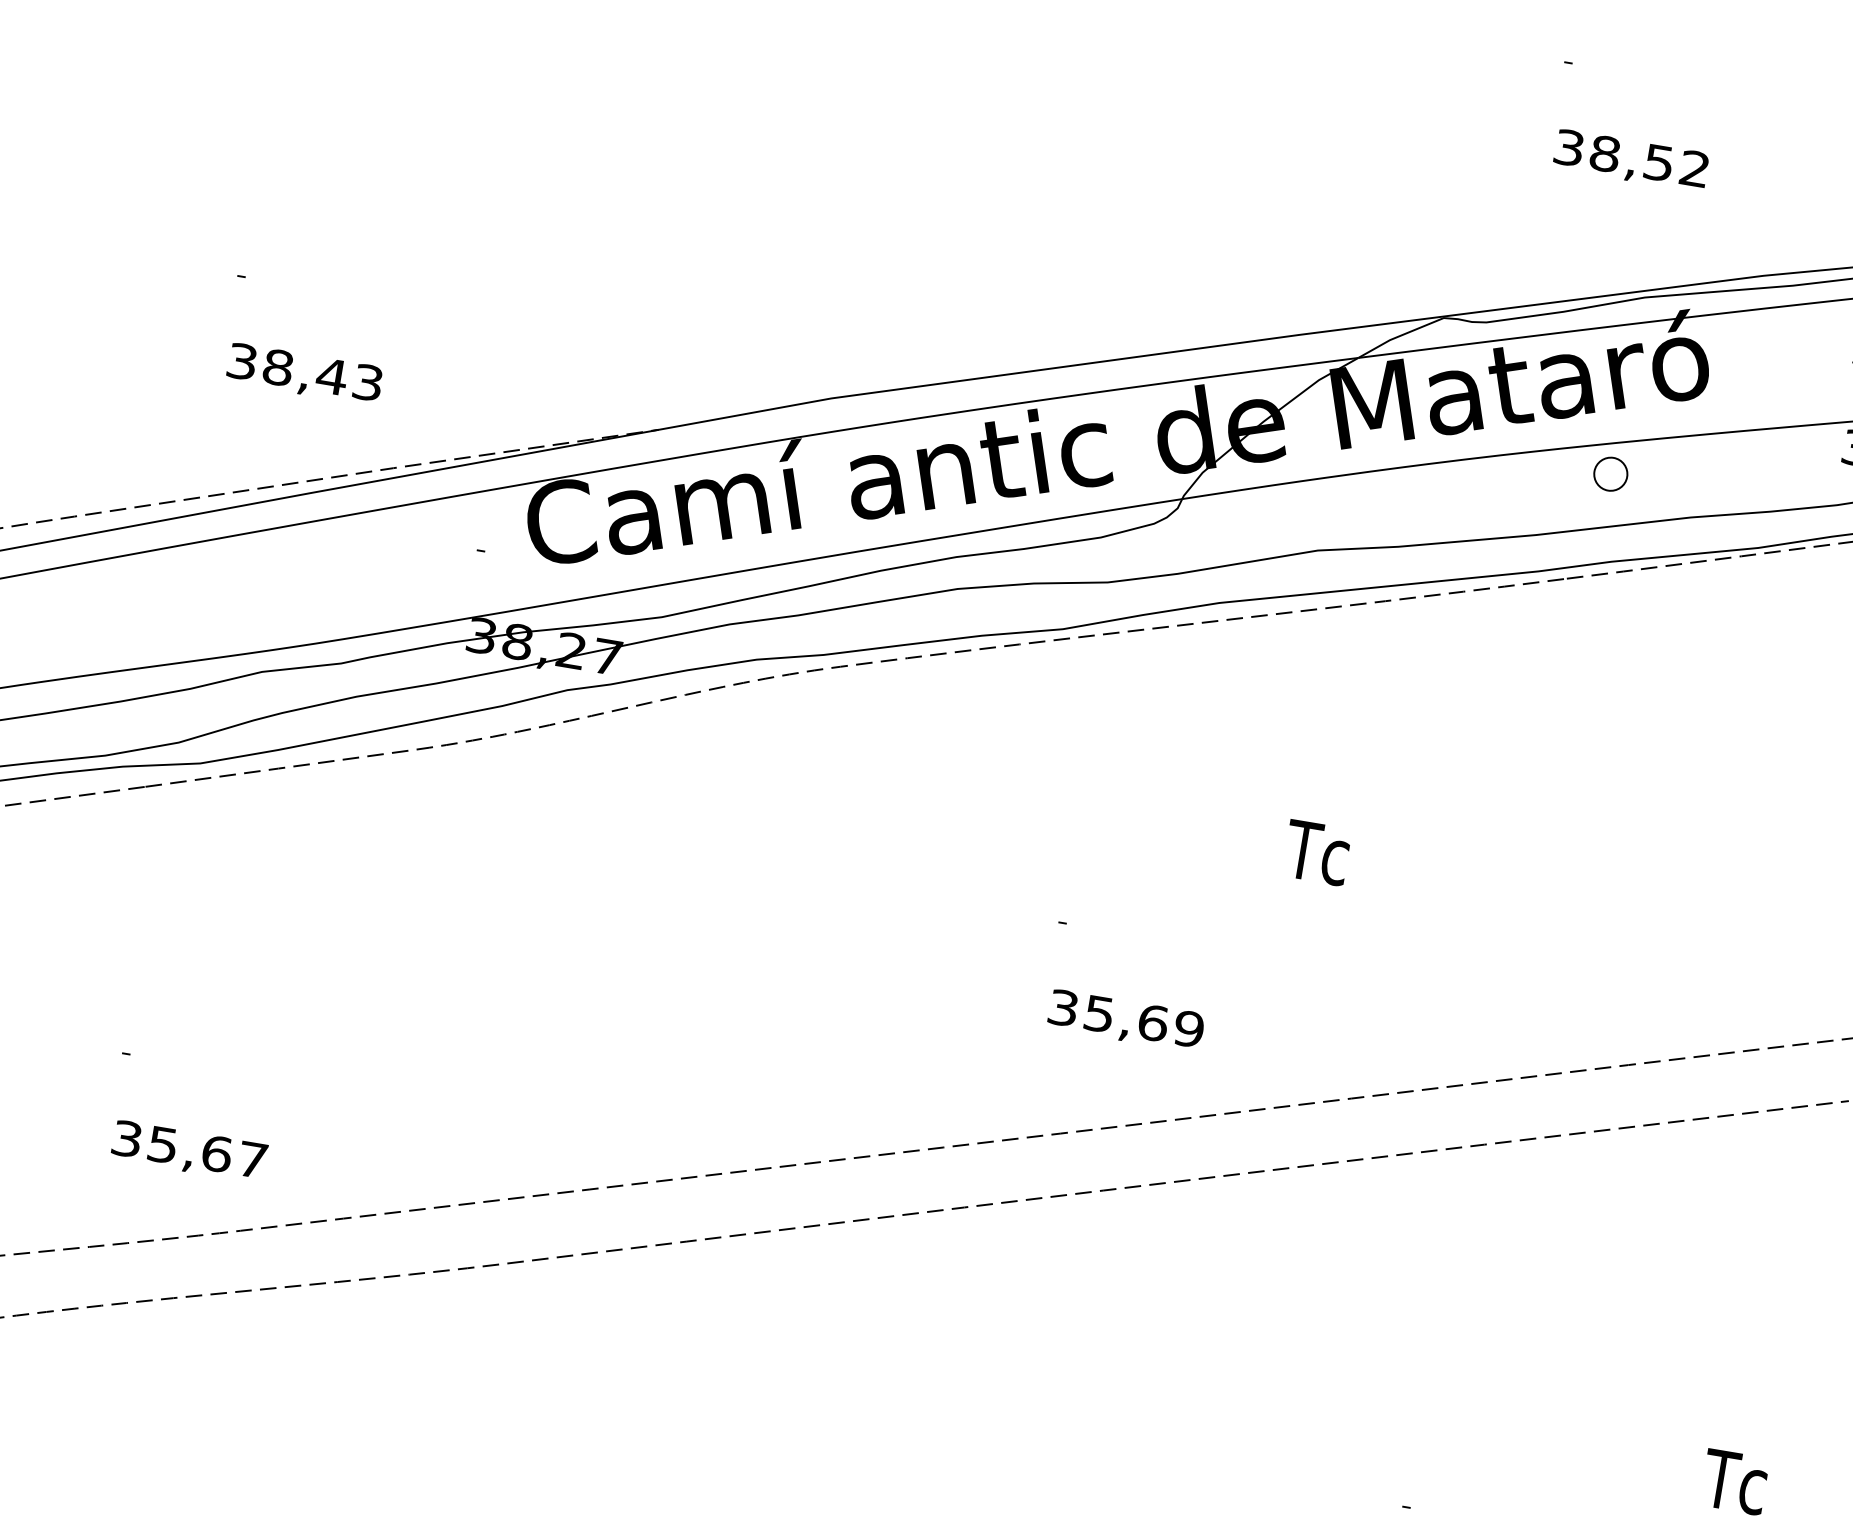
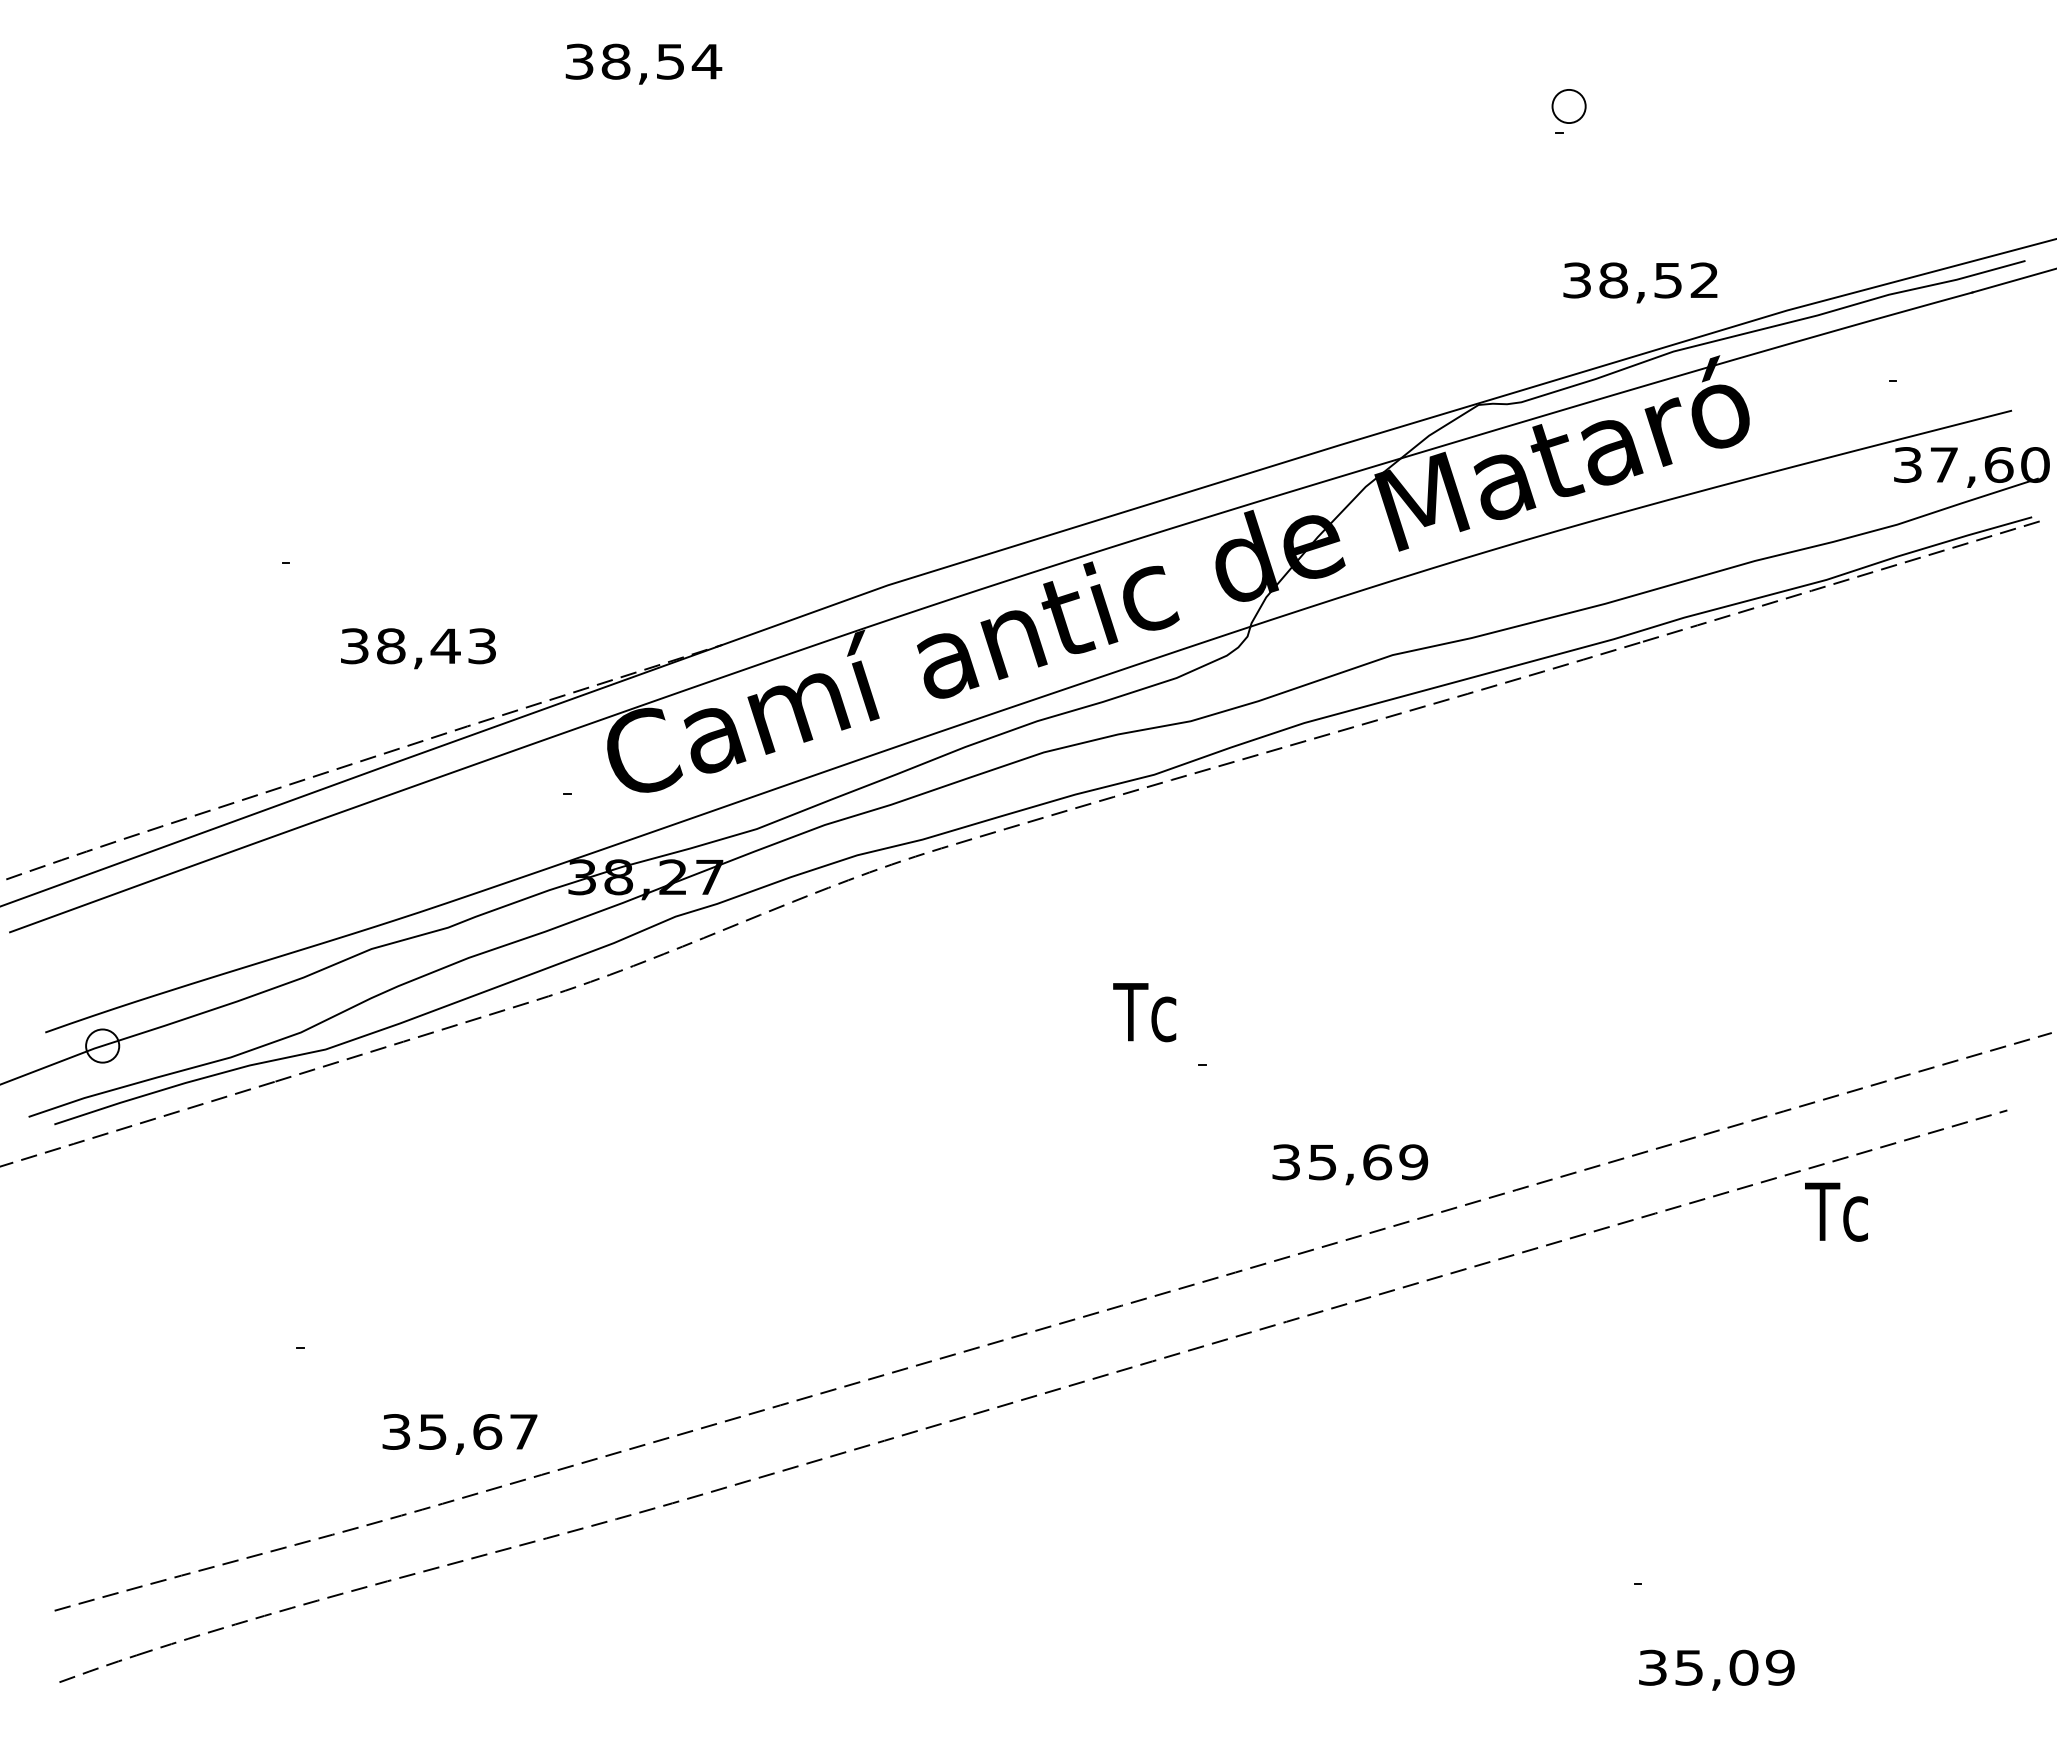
text: (1631, 160) -> (1640, 282), moved
text: (304, 374) -> (418, 648), moved
part: (1610, 474) -> (1568, 106), moved
text: (1316, 852) -> (1144, 1012), moved
text: (1126, 1020) -> (1350, 1164), moved
text: (188, 1151) -> (459, 1434), moved
text: (1734, 1481) -> (1836, 1211), moved

